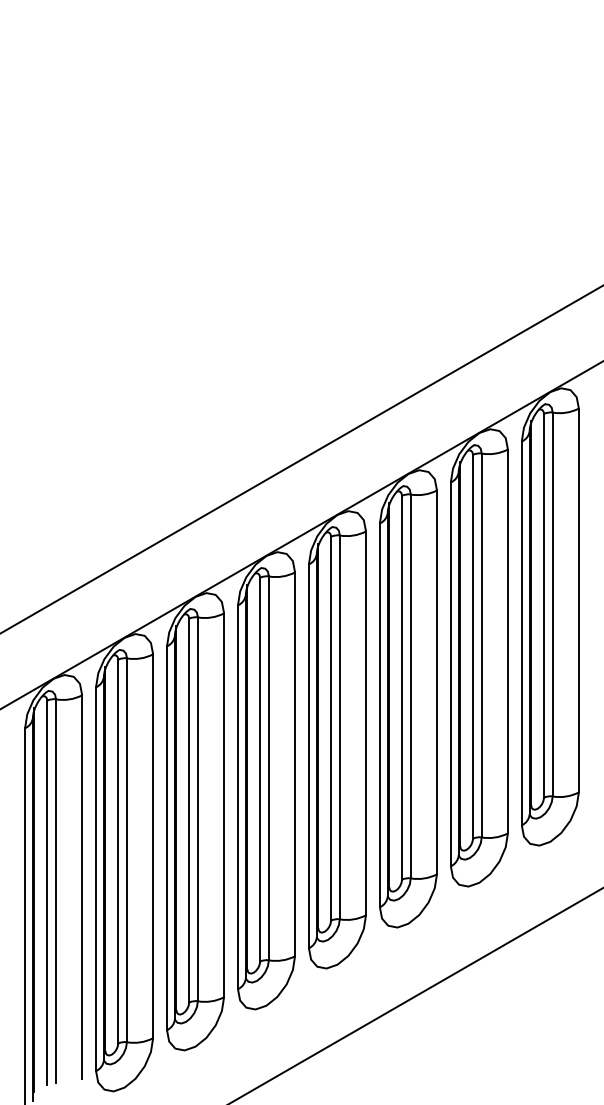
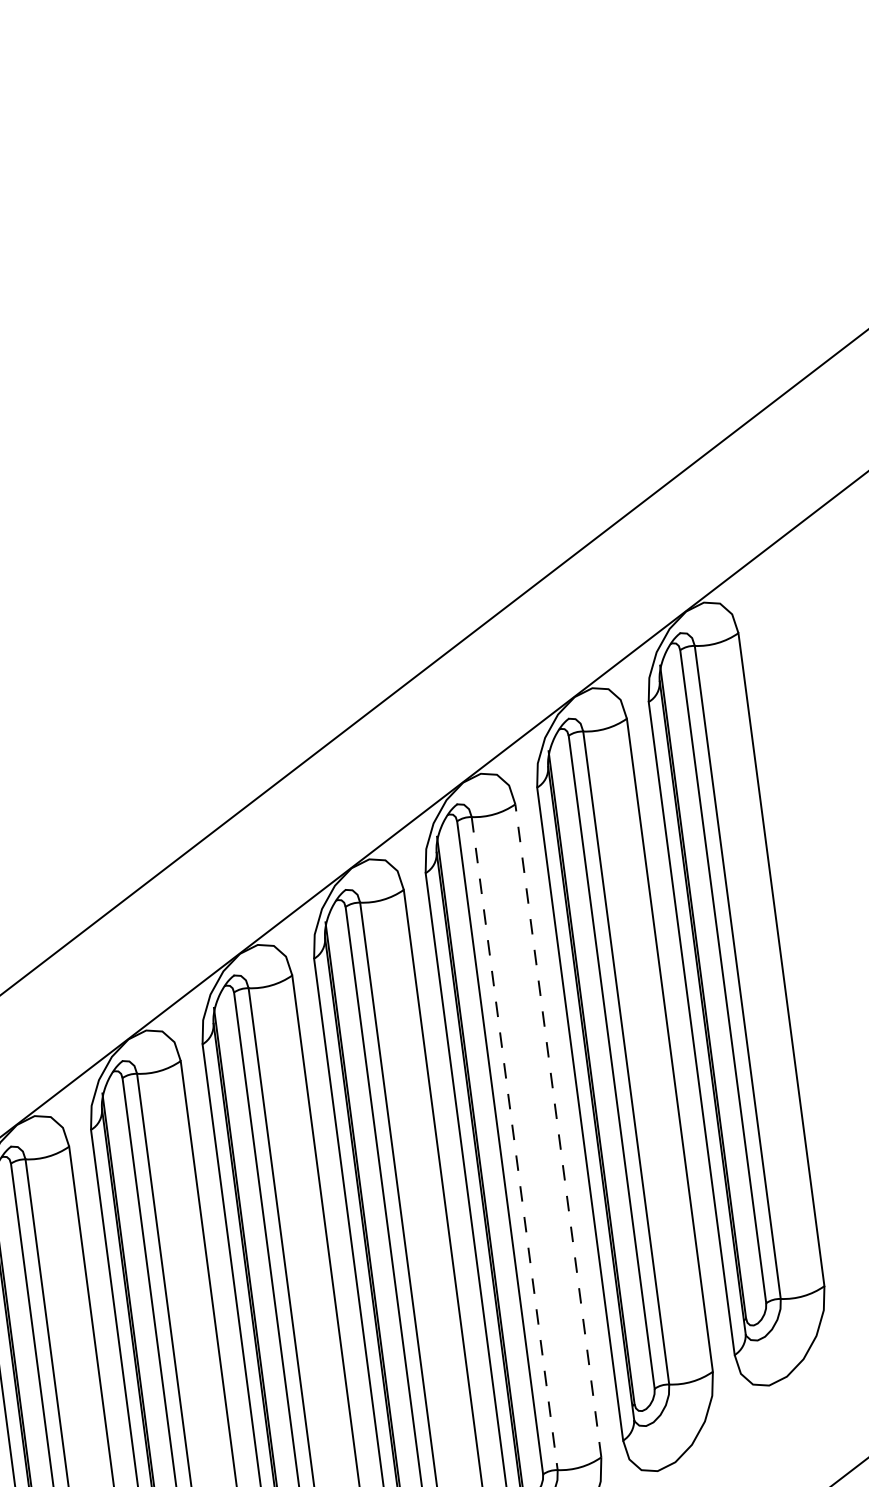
line: (436, 682) -> (557, 1131), solid -> dashed
line: (410, 686) -> (514, 1143), solid -> dashed

